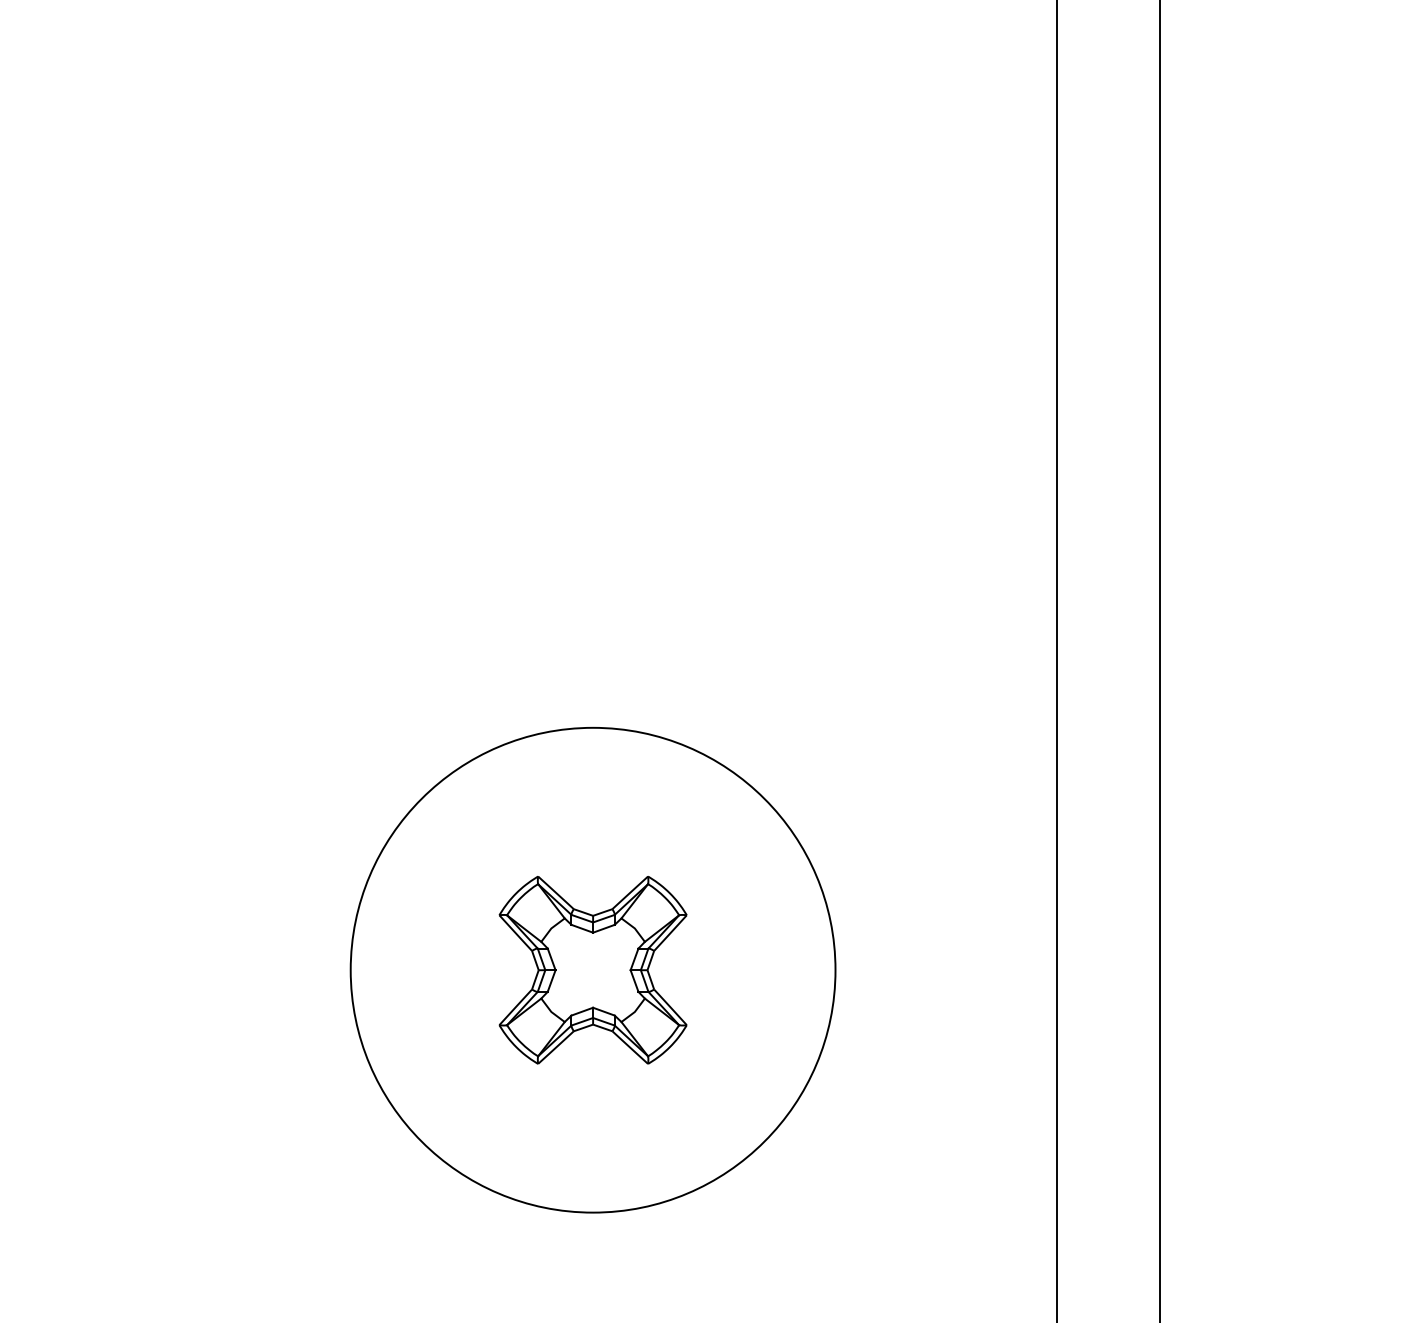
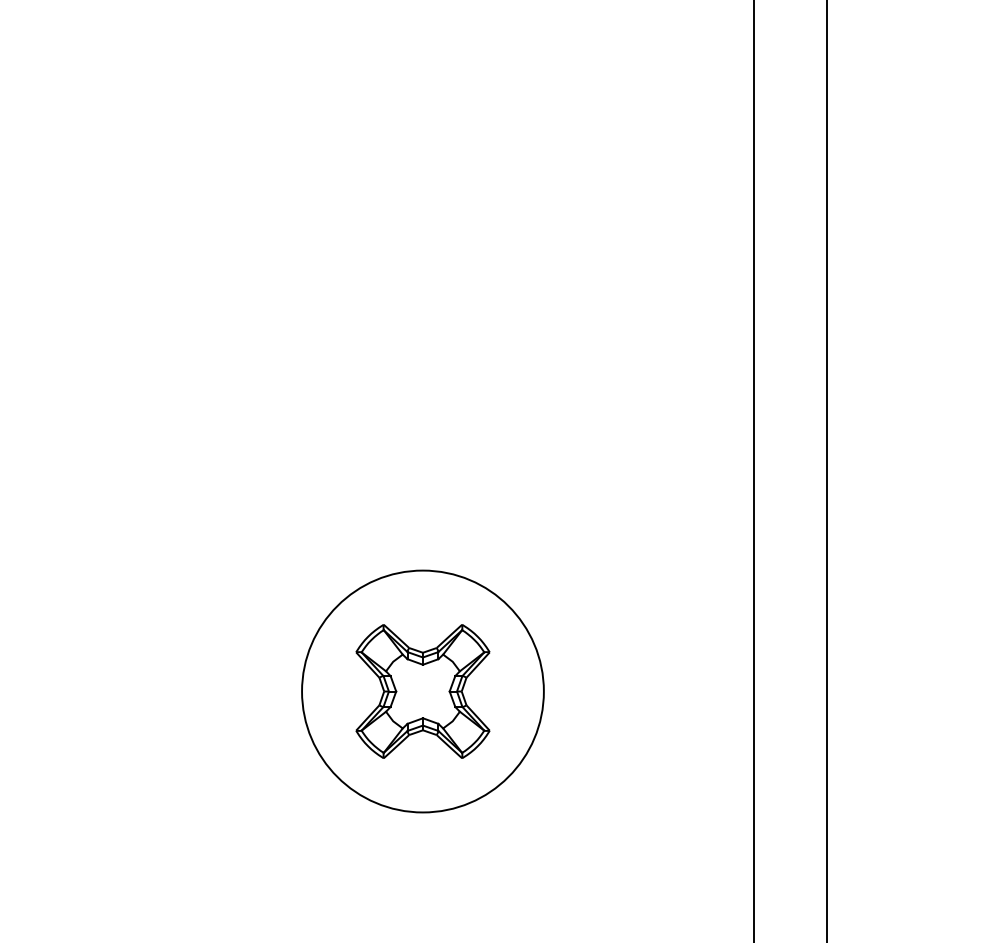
circle: (592, 969) -> (422, 691), size x0.7

